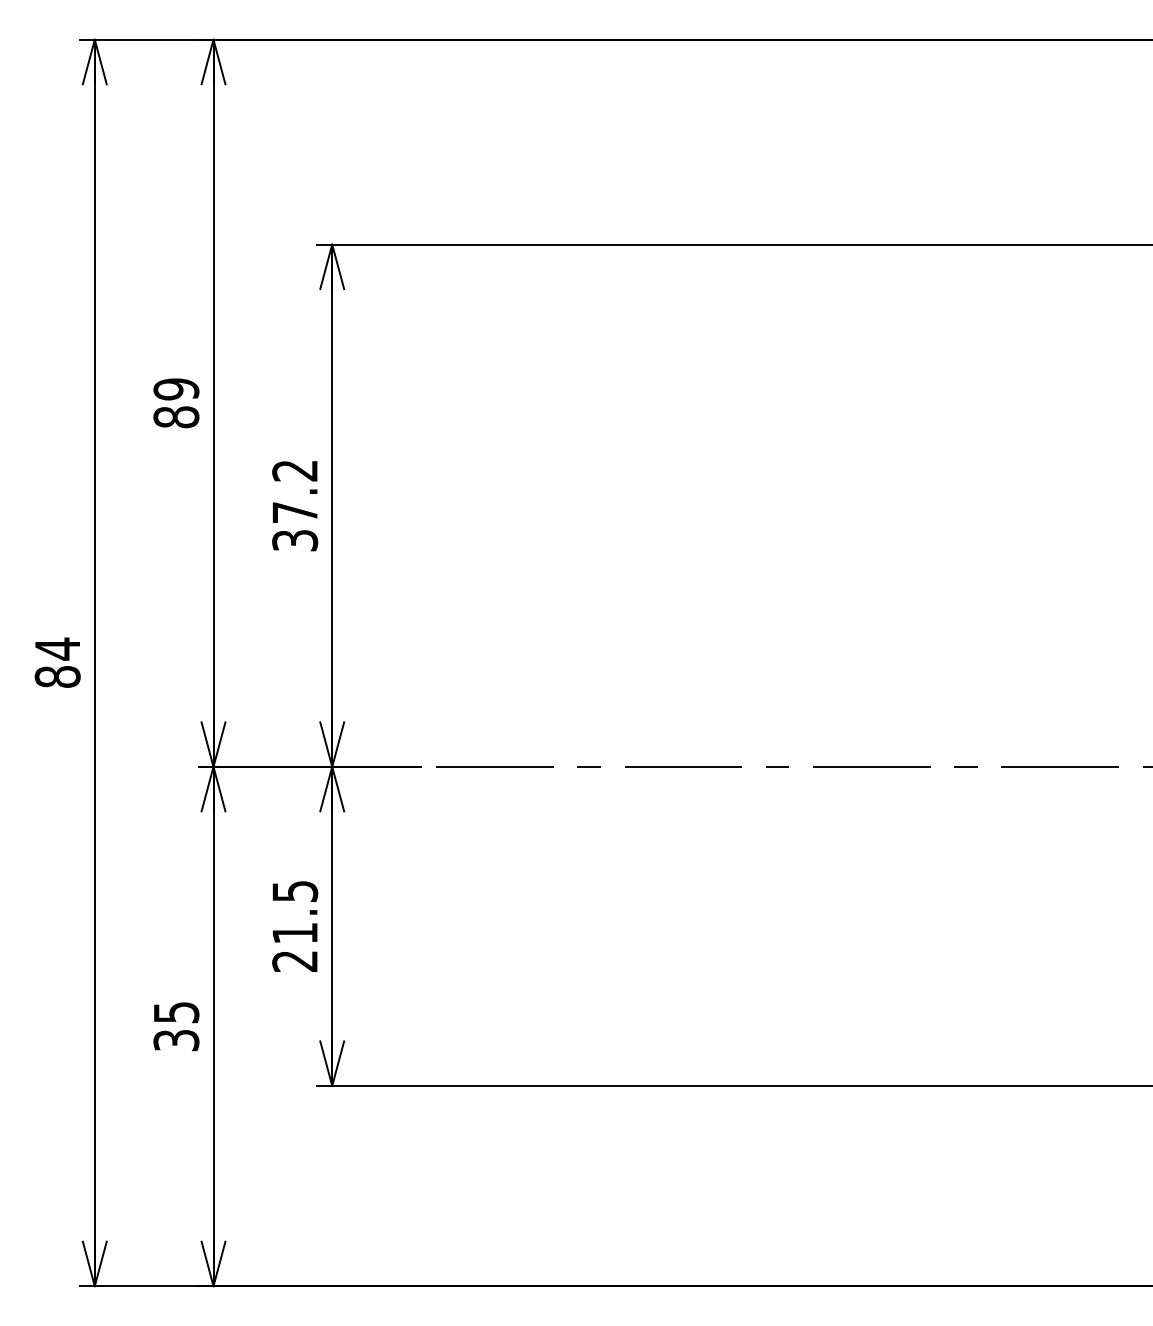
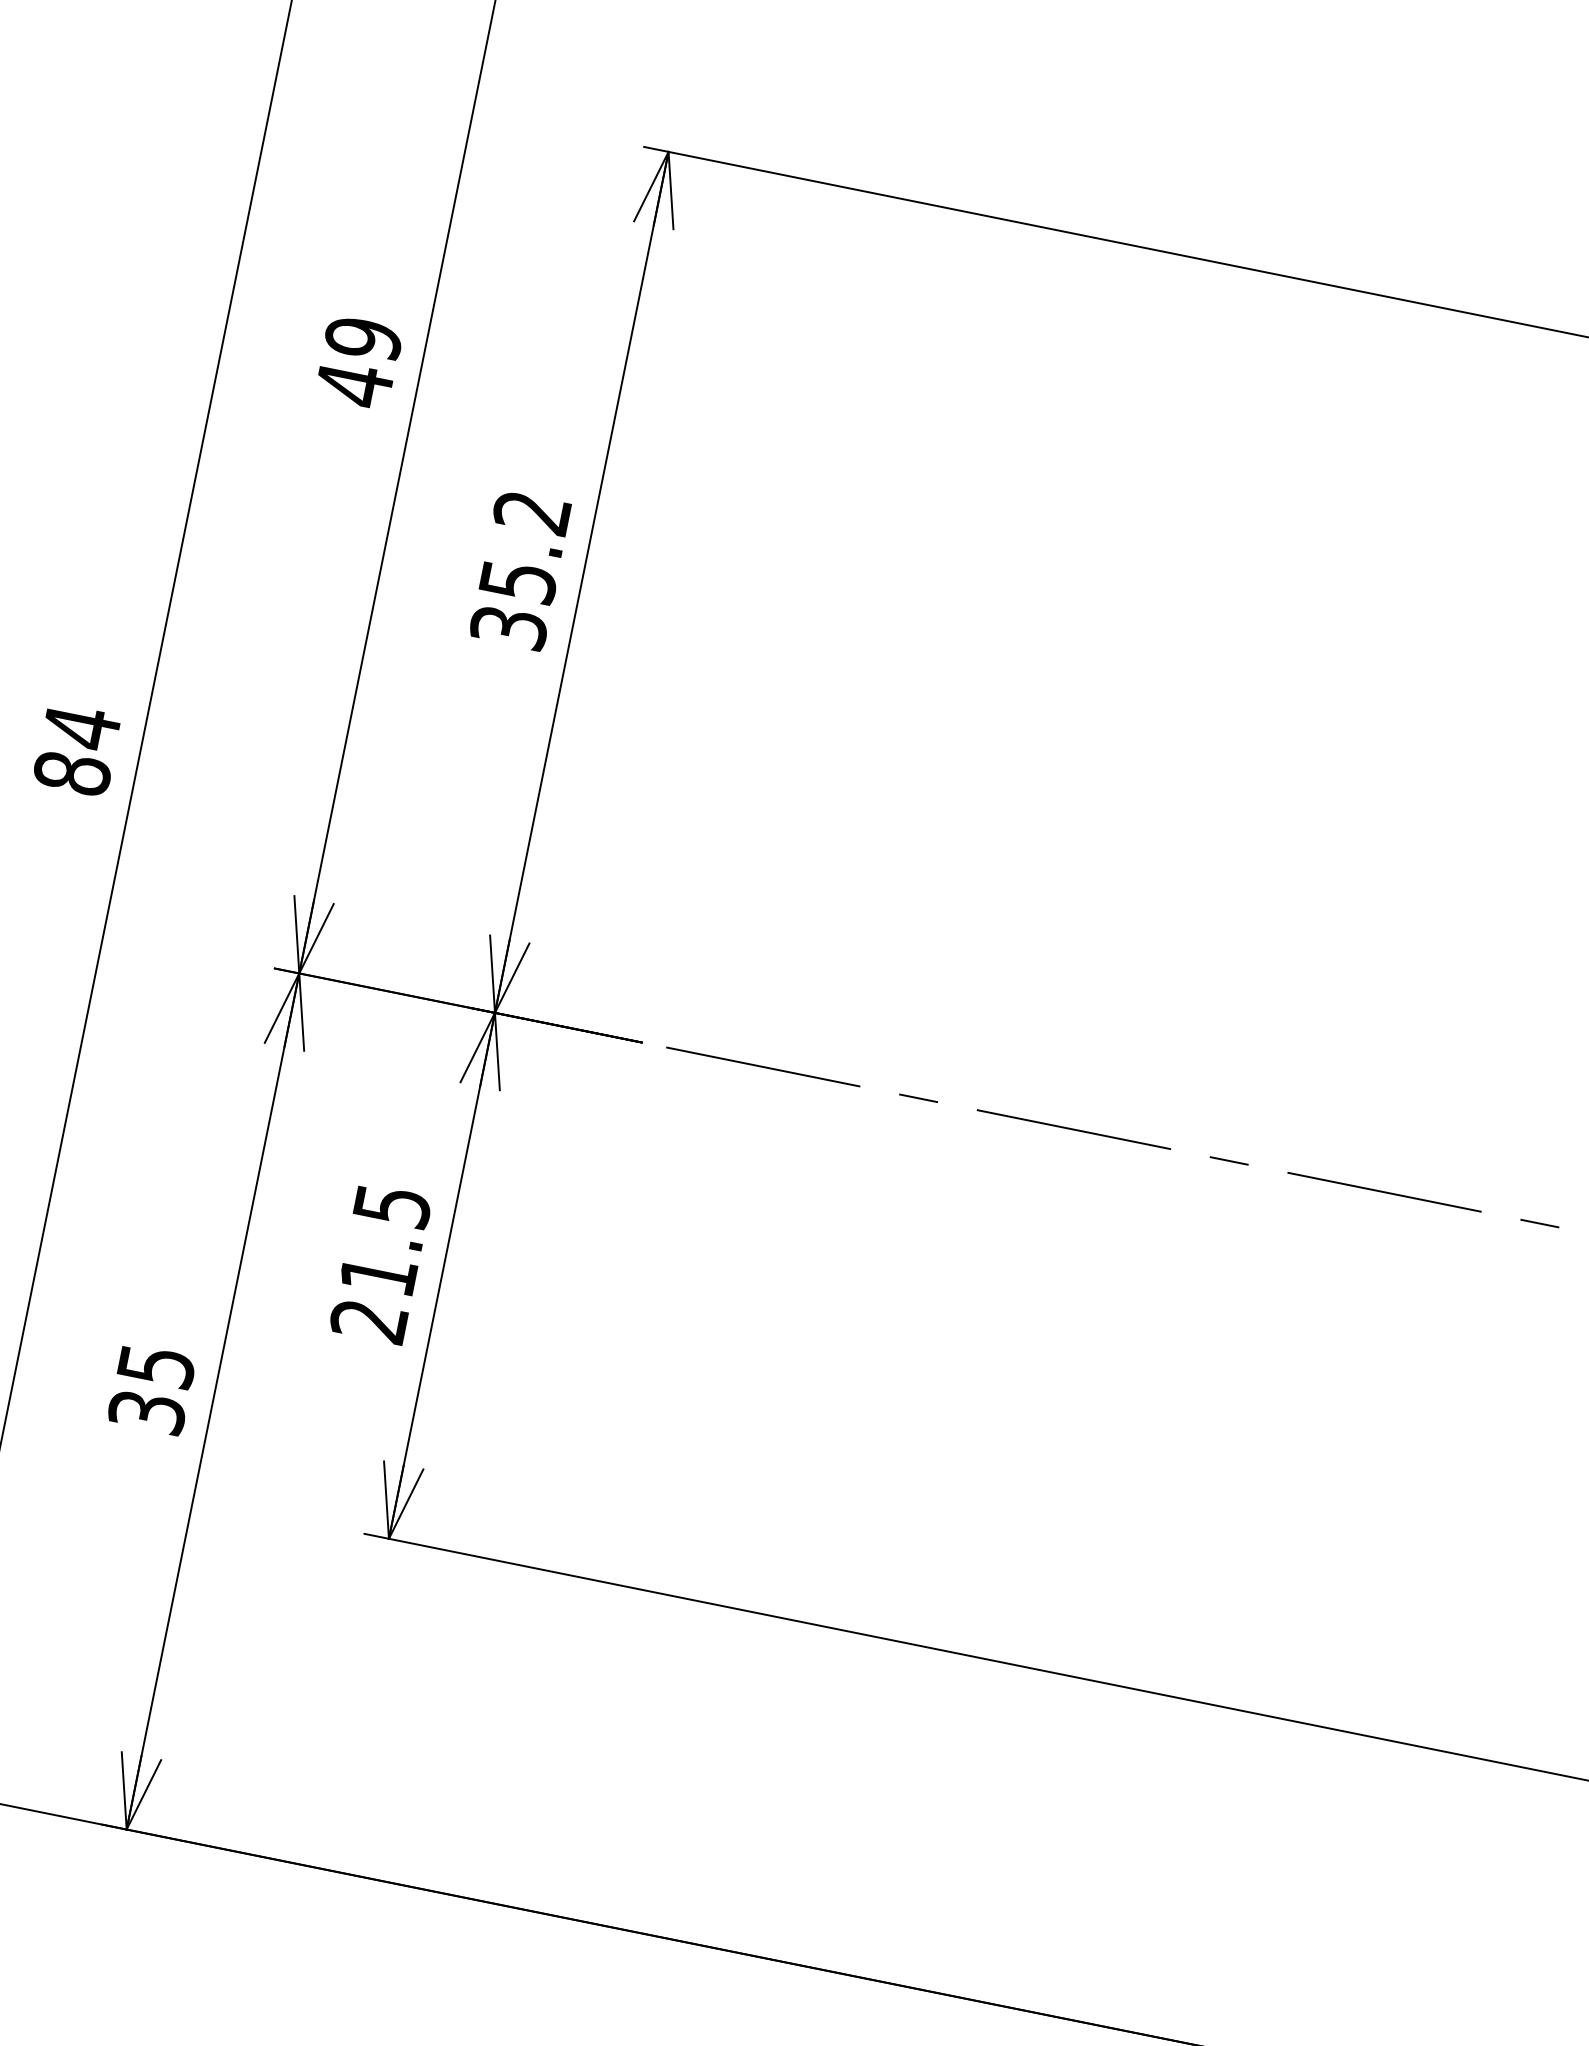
text: (176, 417) -> (354, 385), 89 -> 49
text: (295, 512) -> (518, 581), 37.2 -> 35.2

